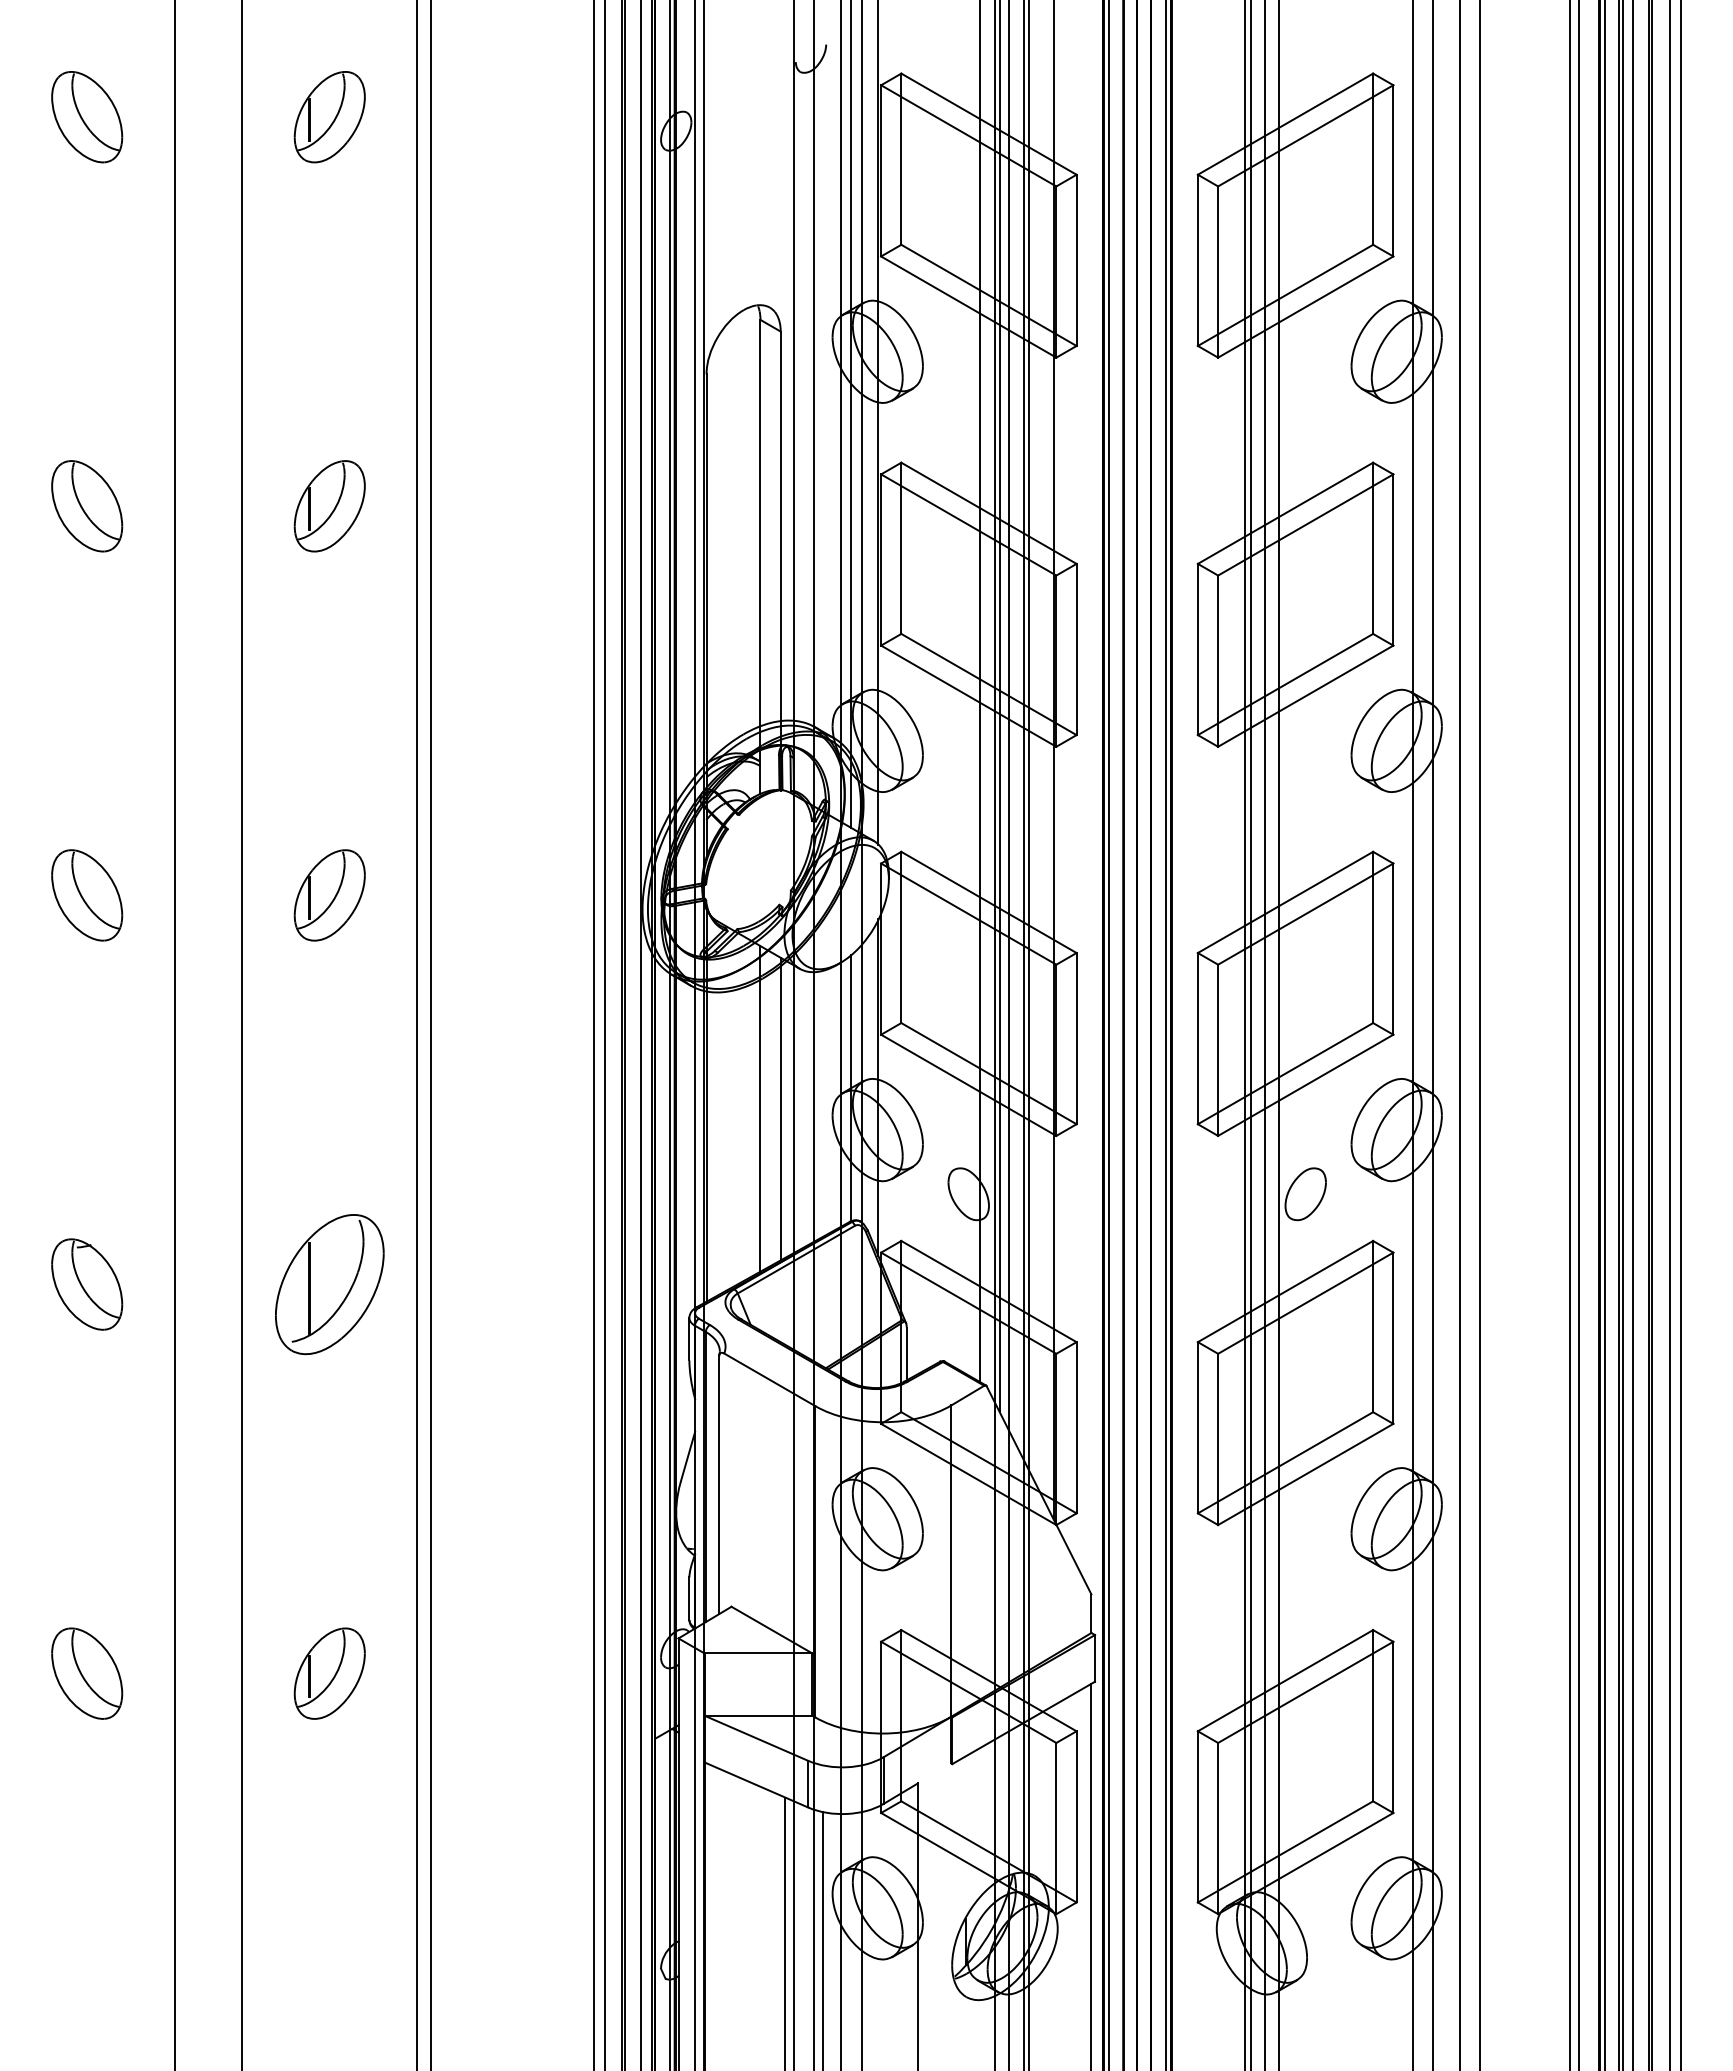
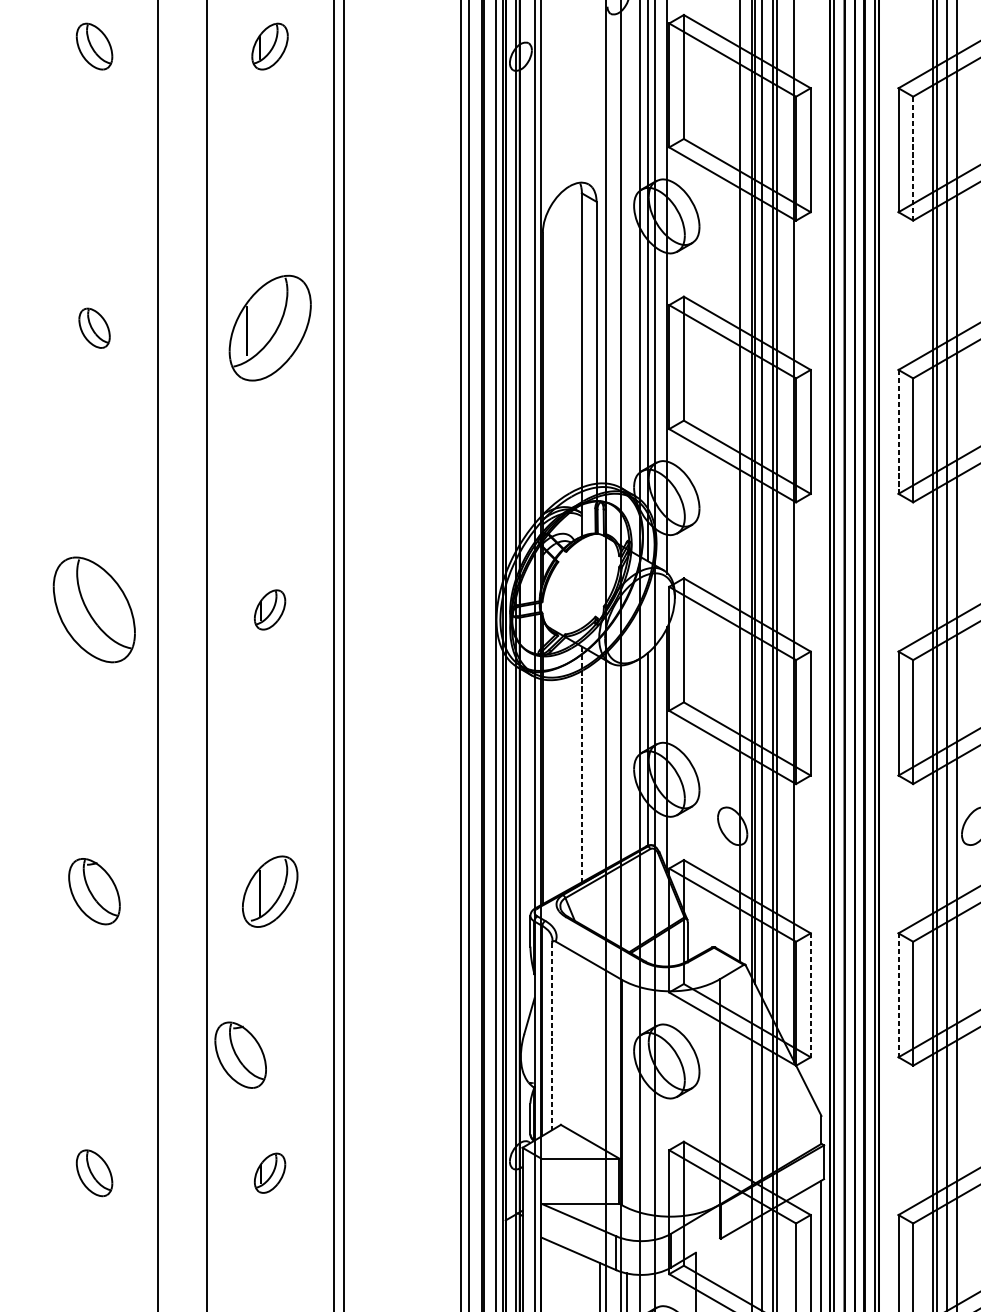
part: (87, 117) -> (94, 46), size x0.7
part: (329, 117) -> (269, 46), size x0.7
line: (1218, 272) -> (913, 159), solid -> dashed
part: (87, 506) -> (94, 328), size x0.6
part: (329, 506) -> (269, 328), size x1.6
line: (1197, 649) -> (898, 431), solid -> dashed
part: (87, 895) -> (94, 610), size x1.6
part: (329, 895) -> (269, 610), size x0.6
line: (760, 1108) -> (581, 764), solid -> dashed
line: (780, 1108) -> (596, 764), removed
part: (329, 1284) -> (269, 891), size x0.7
line: (1076, 1427) -> (810, 995), solid -> dashed
line: (1197, 1427) -> (898, 995), solid -> dashed
line: (719, 1485) -> (552, 1037), solid -> dashed
part: (289, 1510) -> (240, 1055), added
part: (87, 1673) -> (94, 1173), size x0.7
part: (329, 1673) -> (269, 1173), size x0.6

